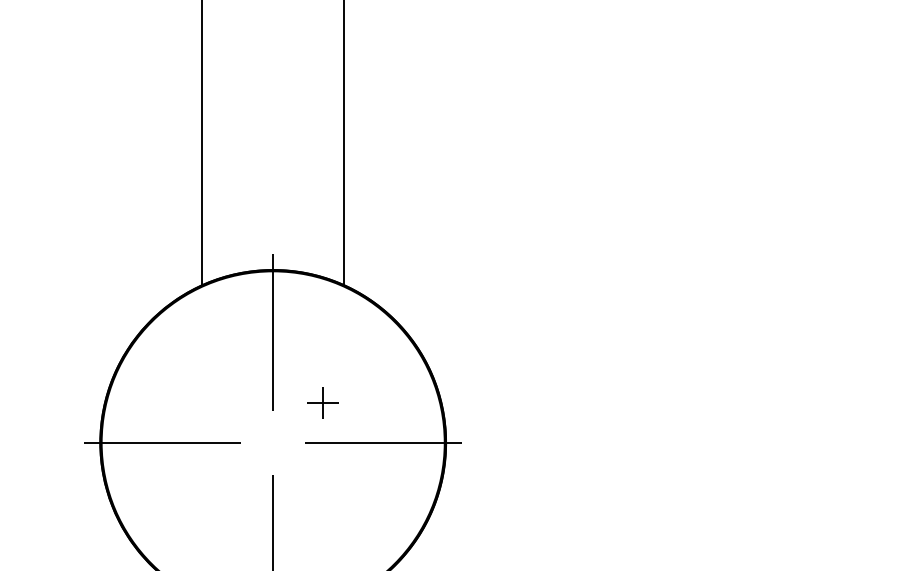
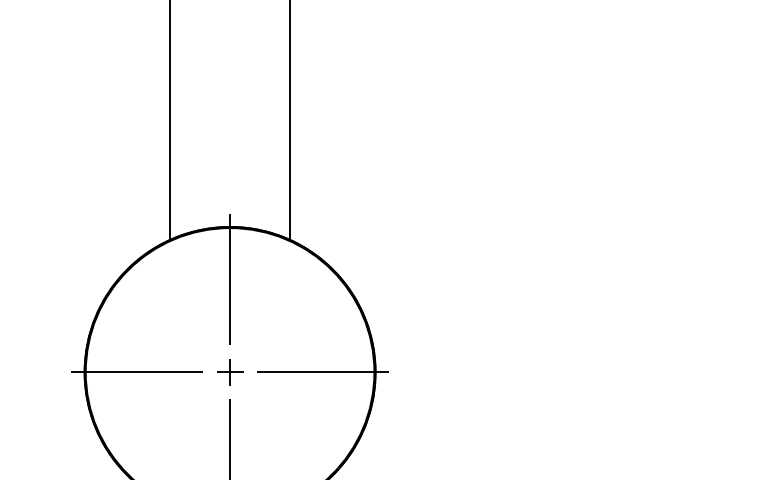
part: (322, 402) -> (229, 372), moved

